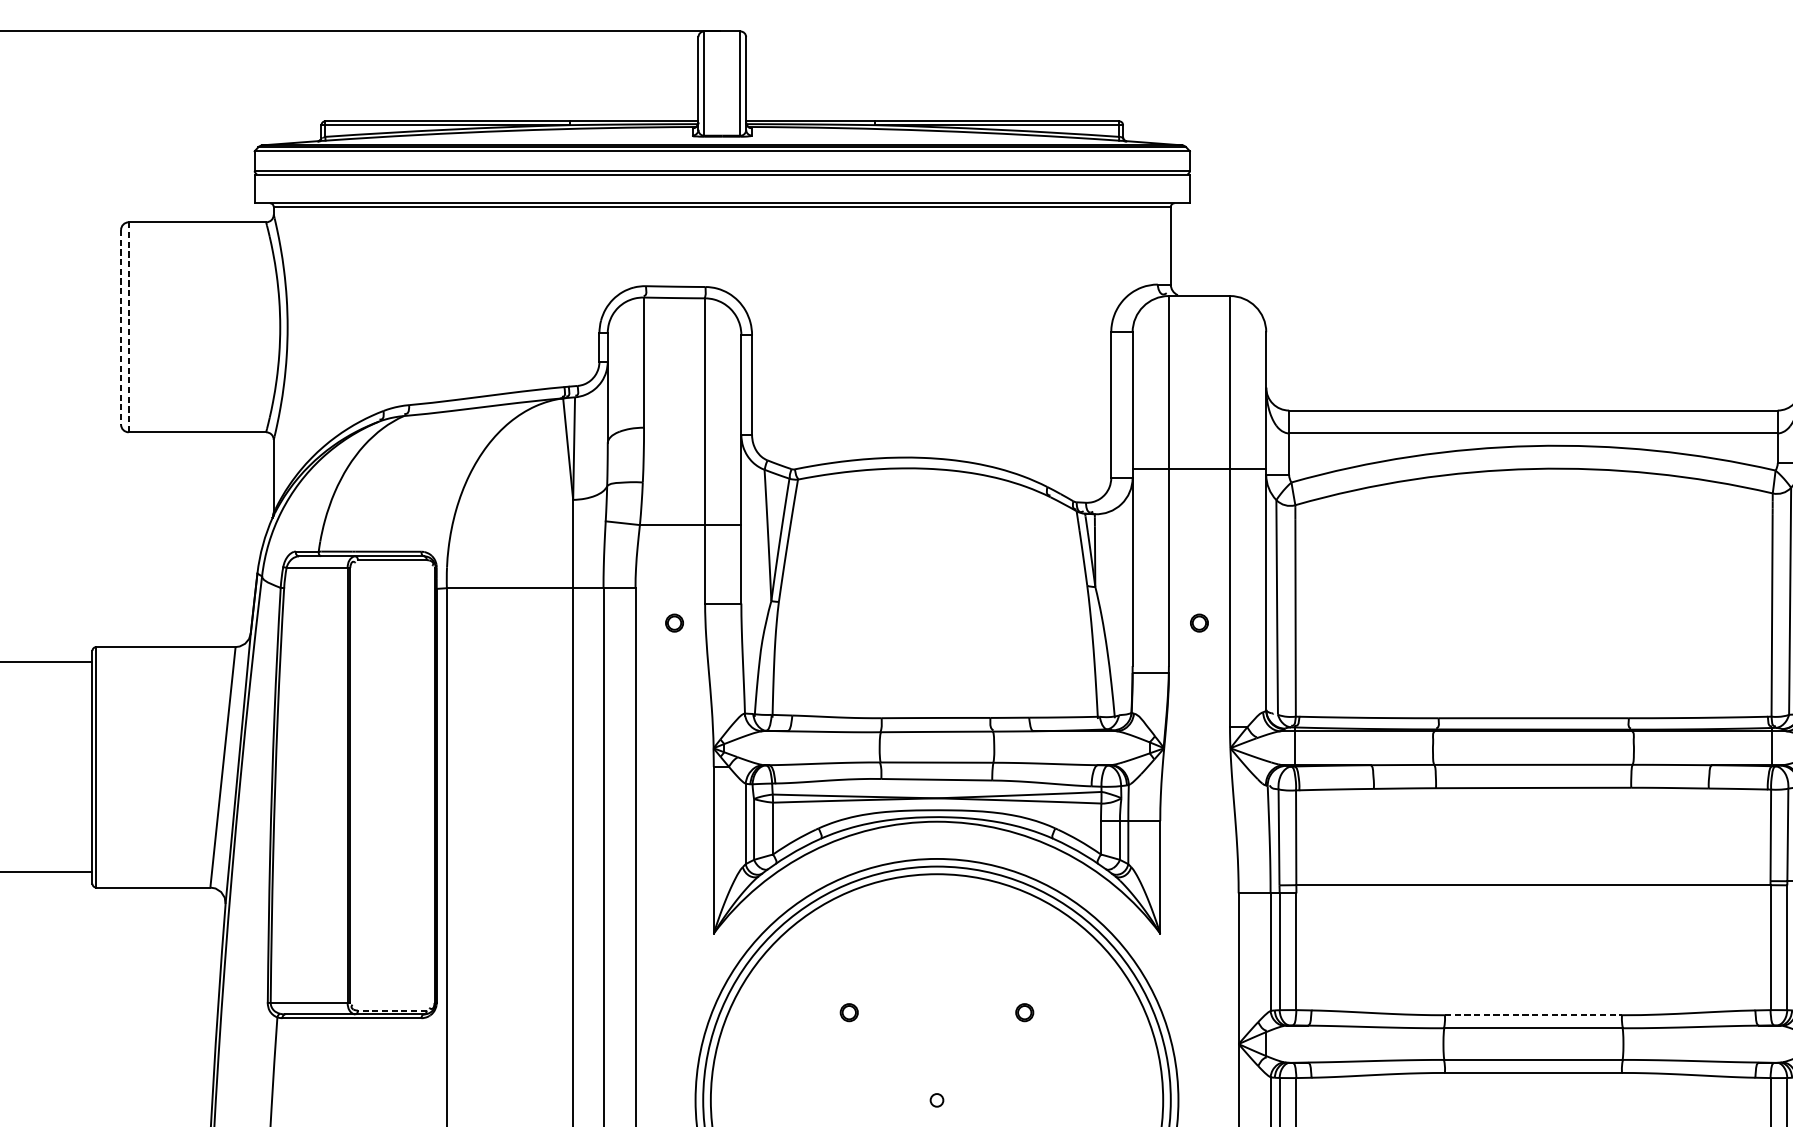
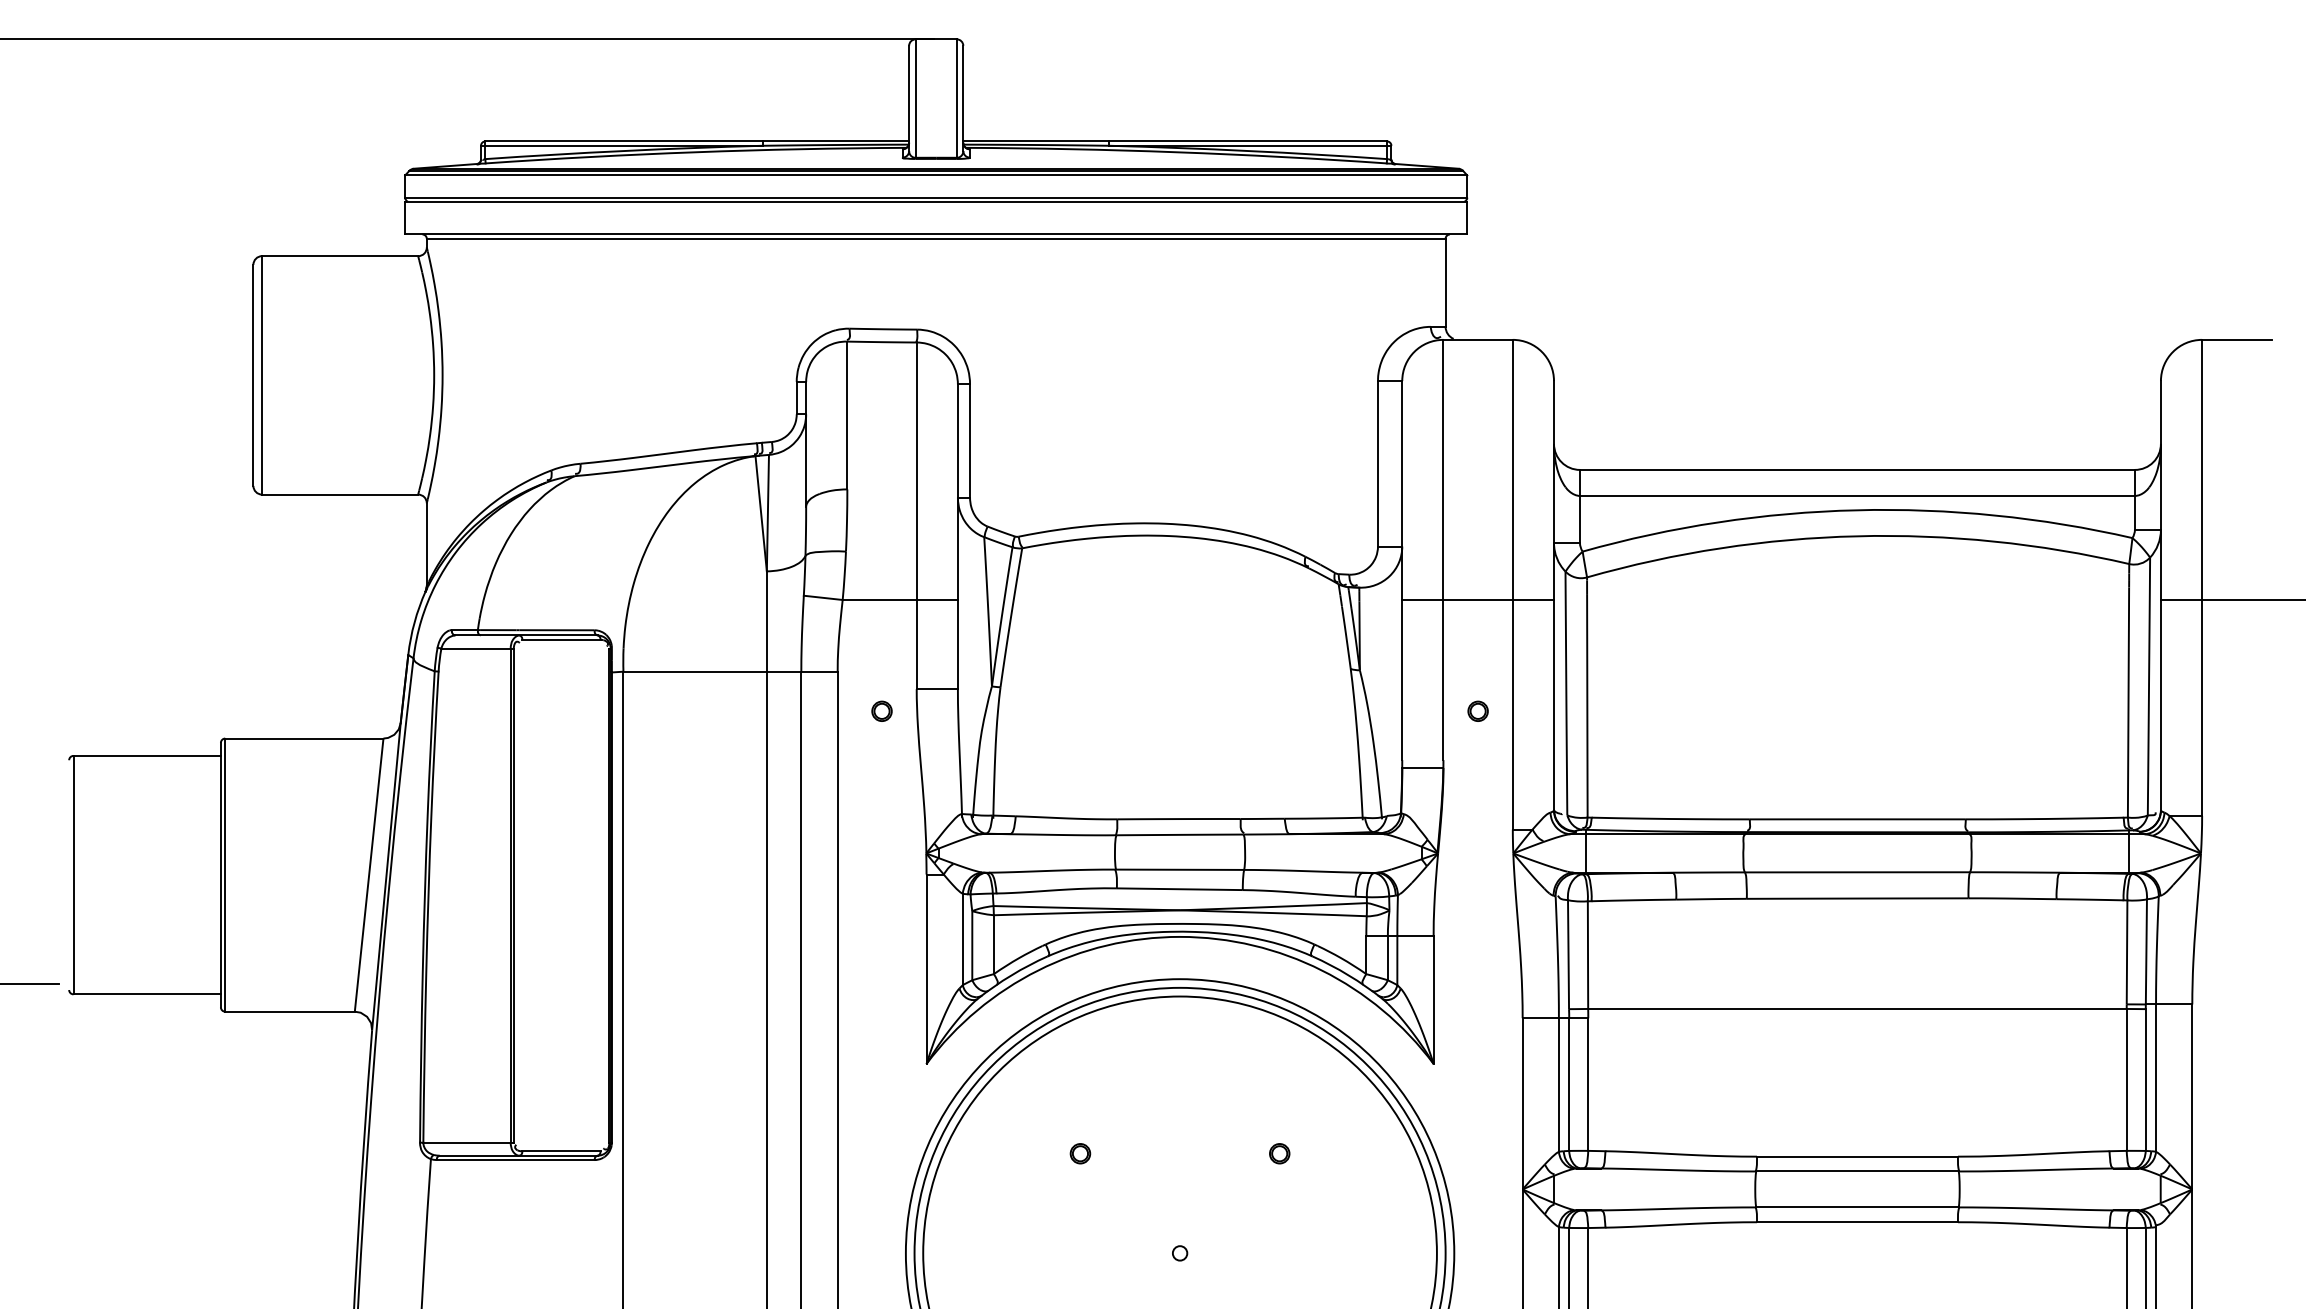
line: (121, 327) -> (253, 375), dashed -> solid
line: (129, 327) -> (262, 375), dashed -> solid
line: (1199, 468) -> (1478, 599), moved
line: (392, 1010) -> (561, 1151), dashed -> solid
line: (1533, 1015) -> (1857, 1156), dashed -> solid

